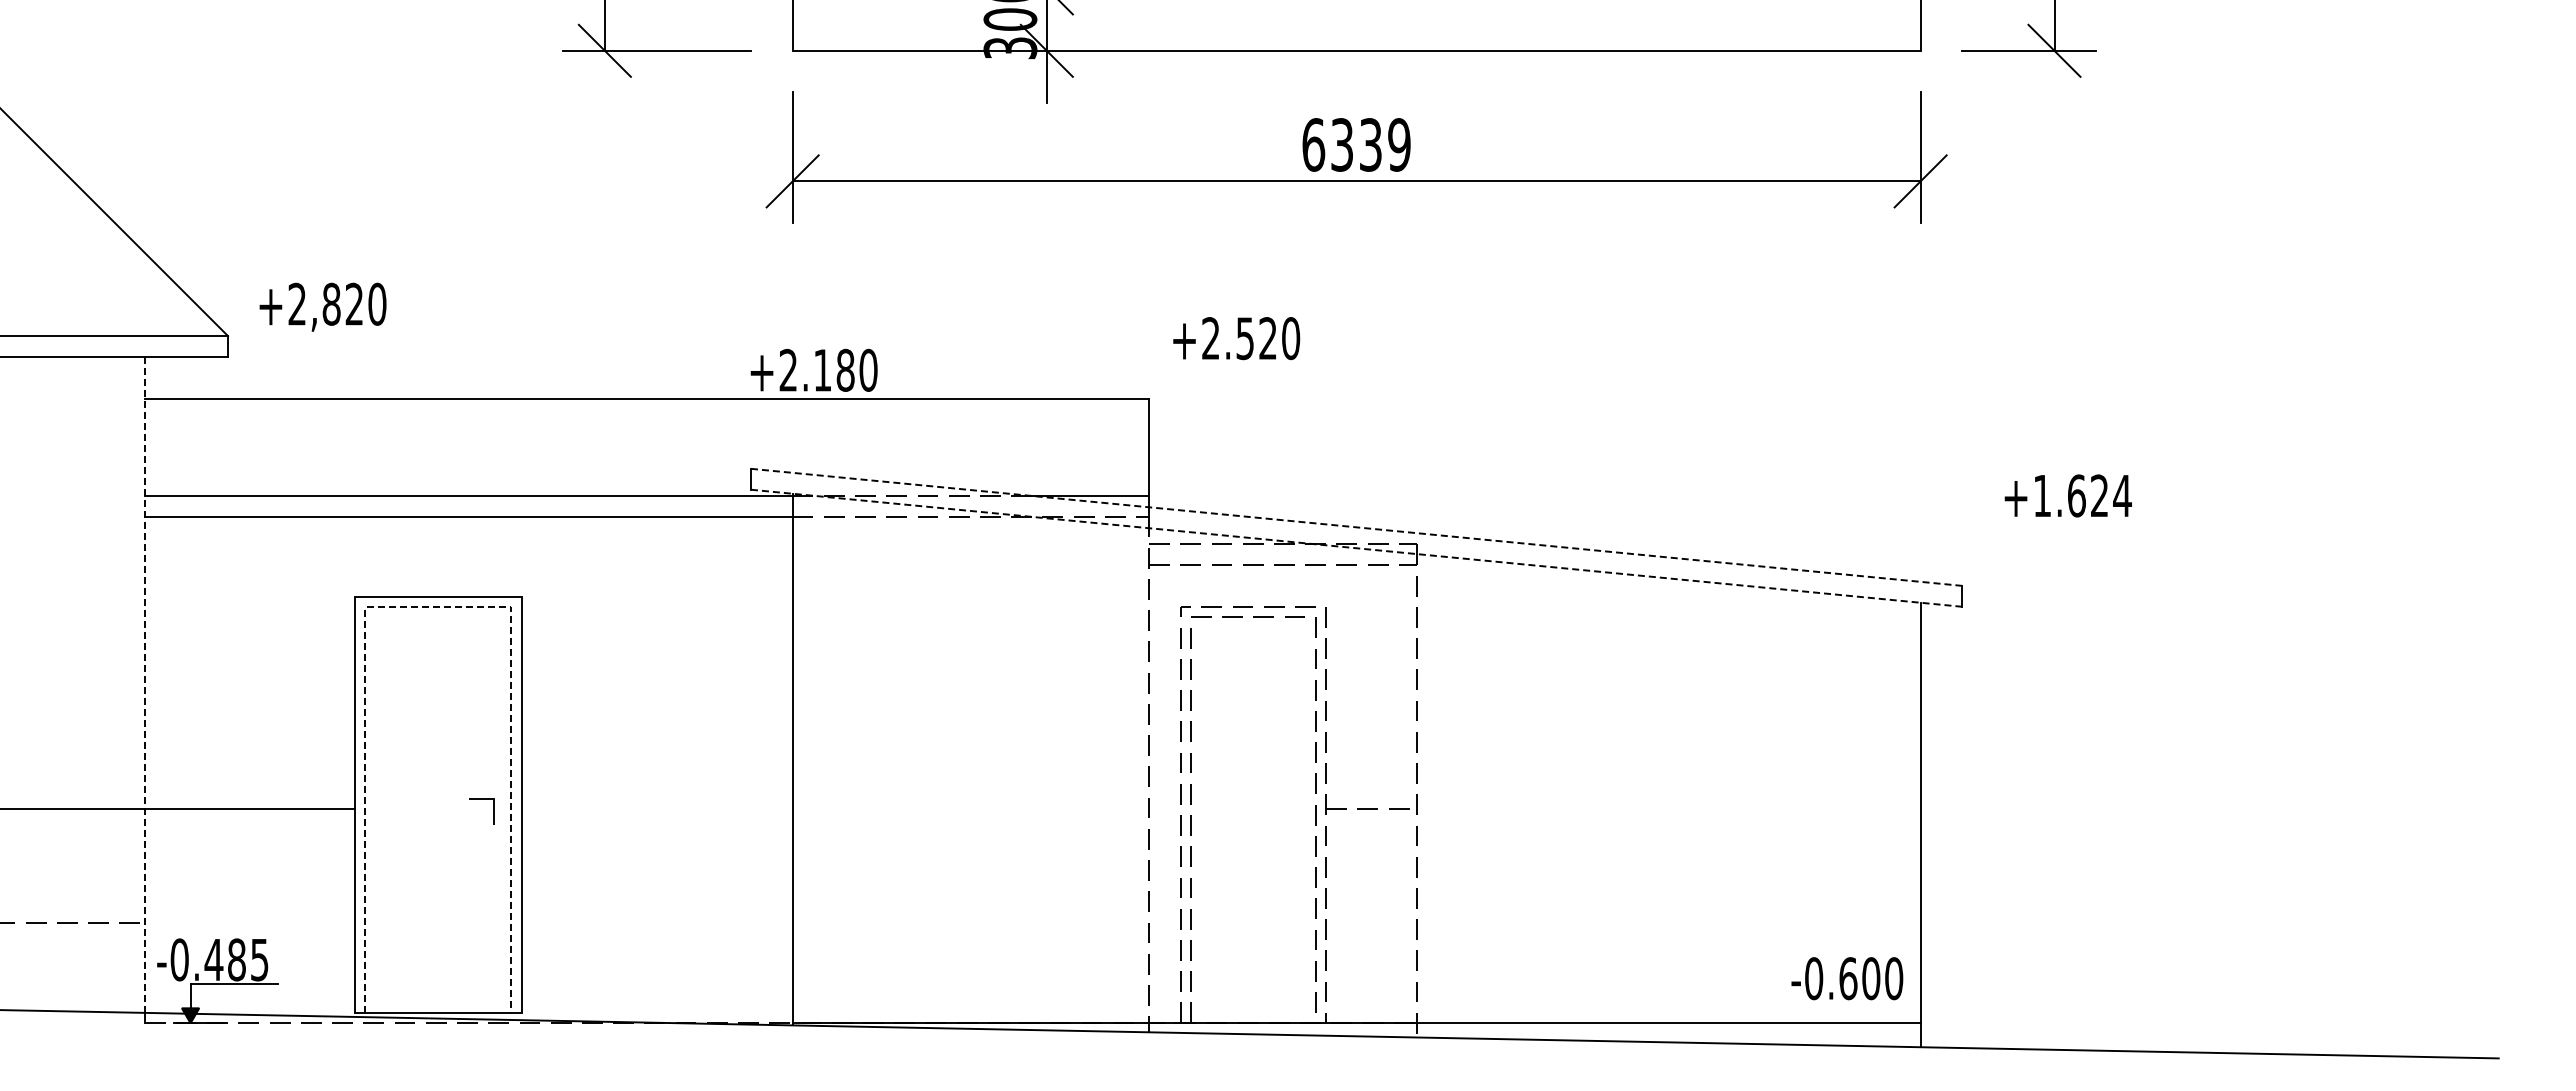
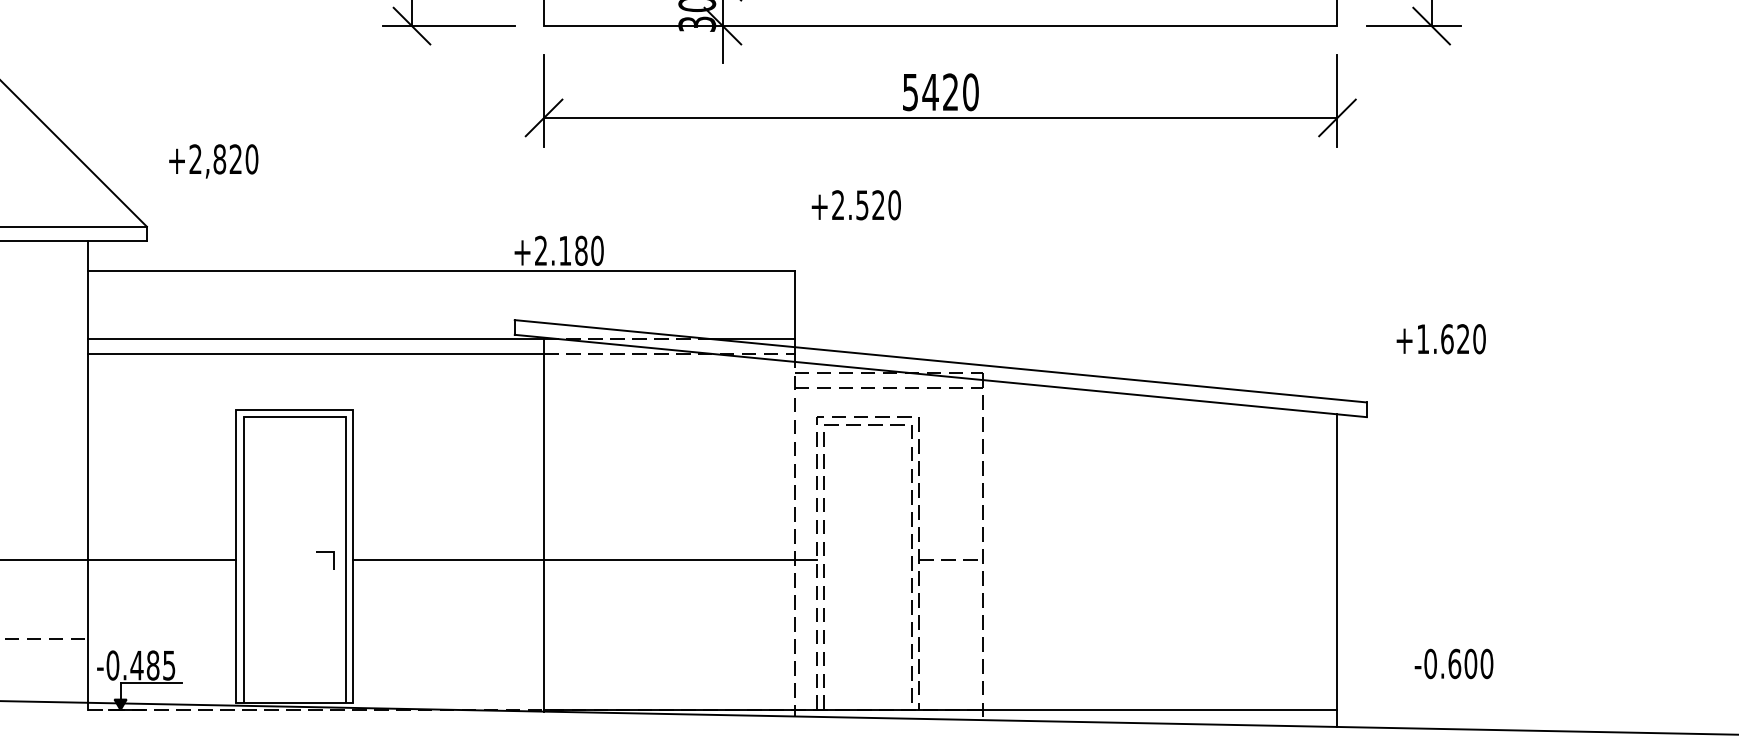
text: (1356, 144) -> (940, 91), 6339 -> 5420
text: (322, 306) -> (213, 160), moved
text: (1236, 338) -> (856, 205), moved
text: (2122, 495) -> (1479, 338), +1.624 -> +1.620
line: (1357, 527) -> (941, 361), dashed -> solid
line: (1357, 548) -> (941, 376), dashed -> solid
line: (438, 606) -> (294, 416), dashed -> solid
line: (144, 684) -> (88, 471), dashed -> solid
line: (850, 809) -> (584, 559), added
text: (1847, 978) -> (1454, 663), moved

